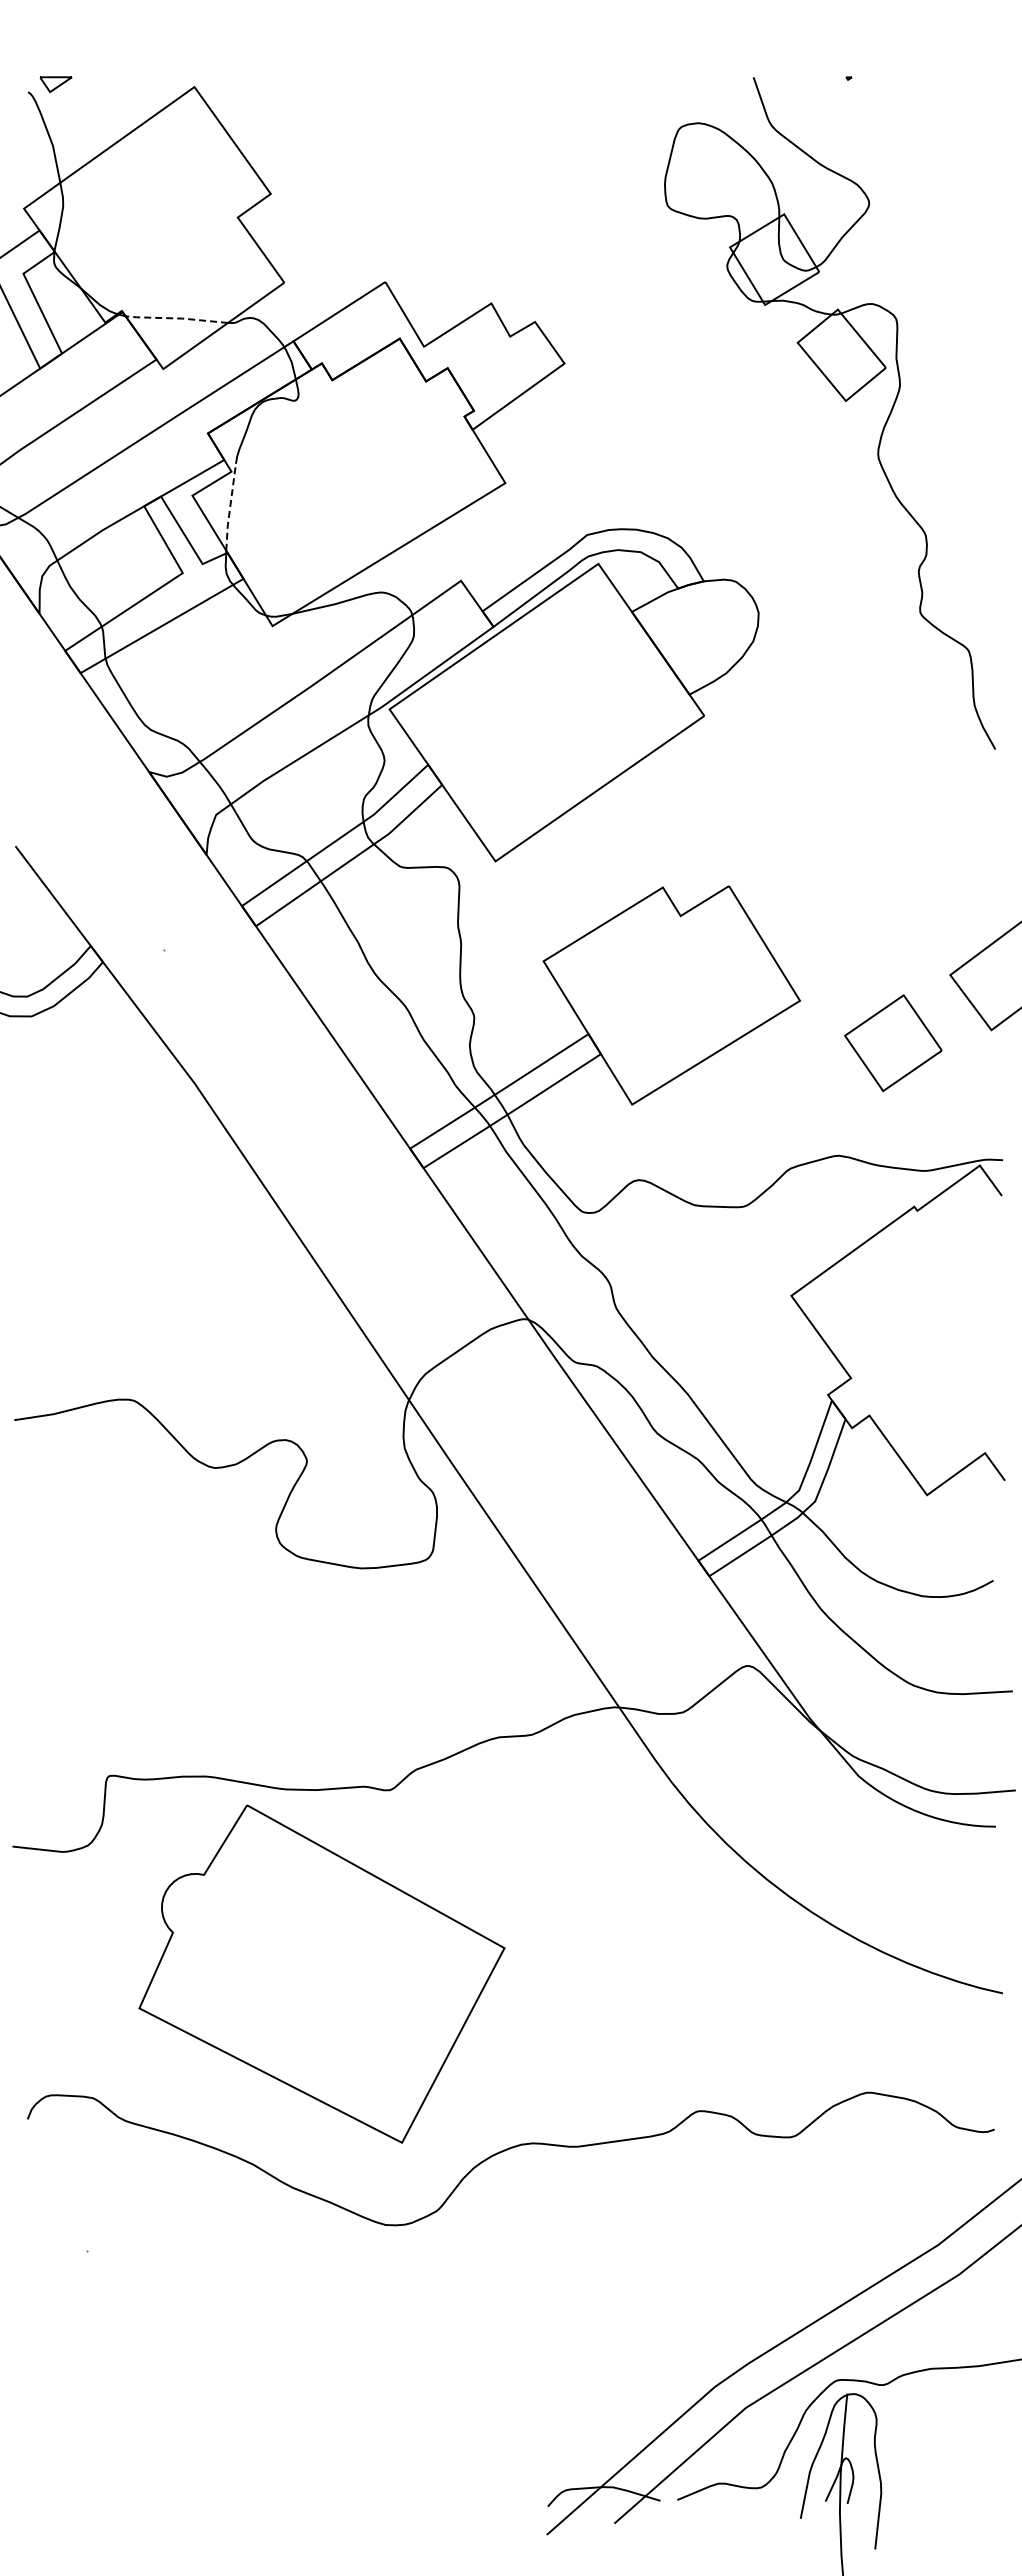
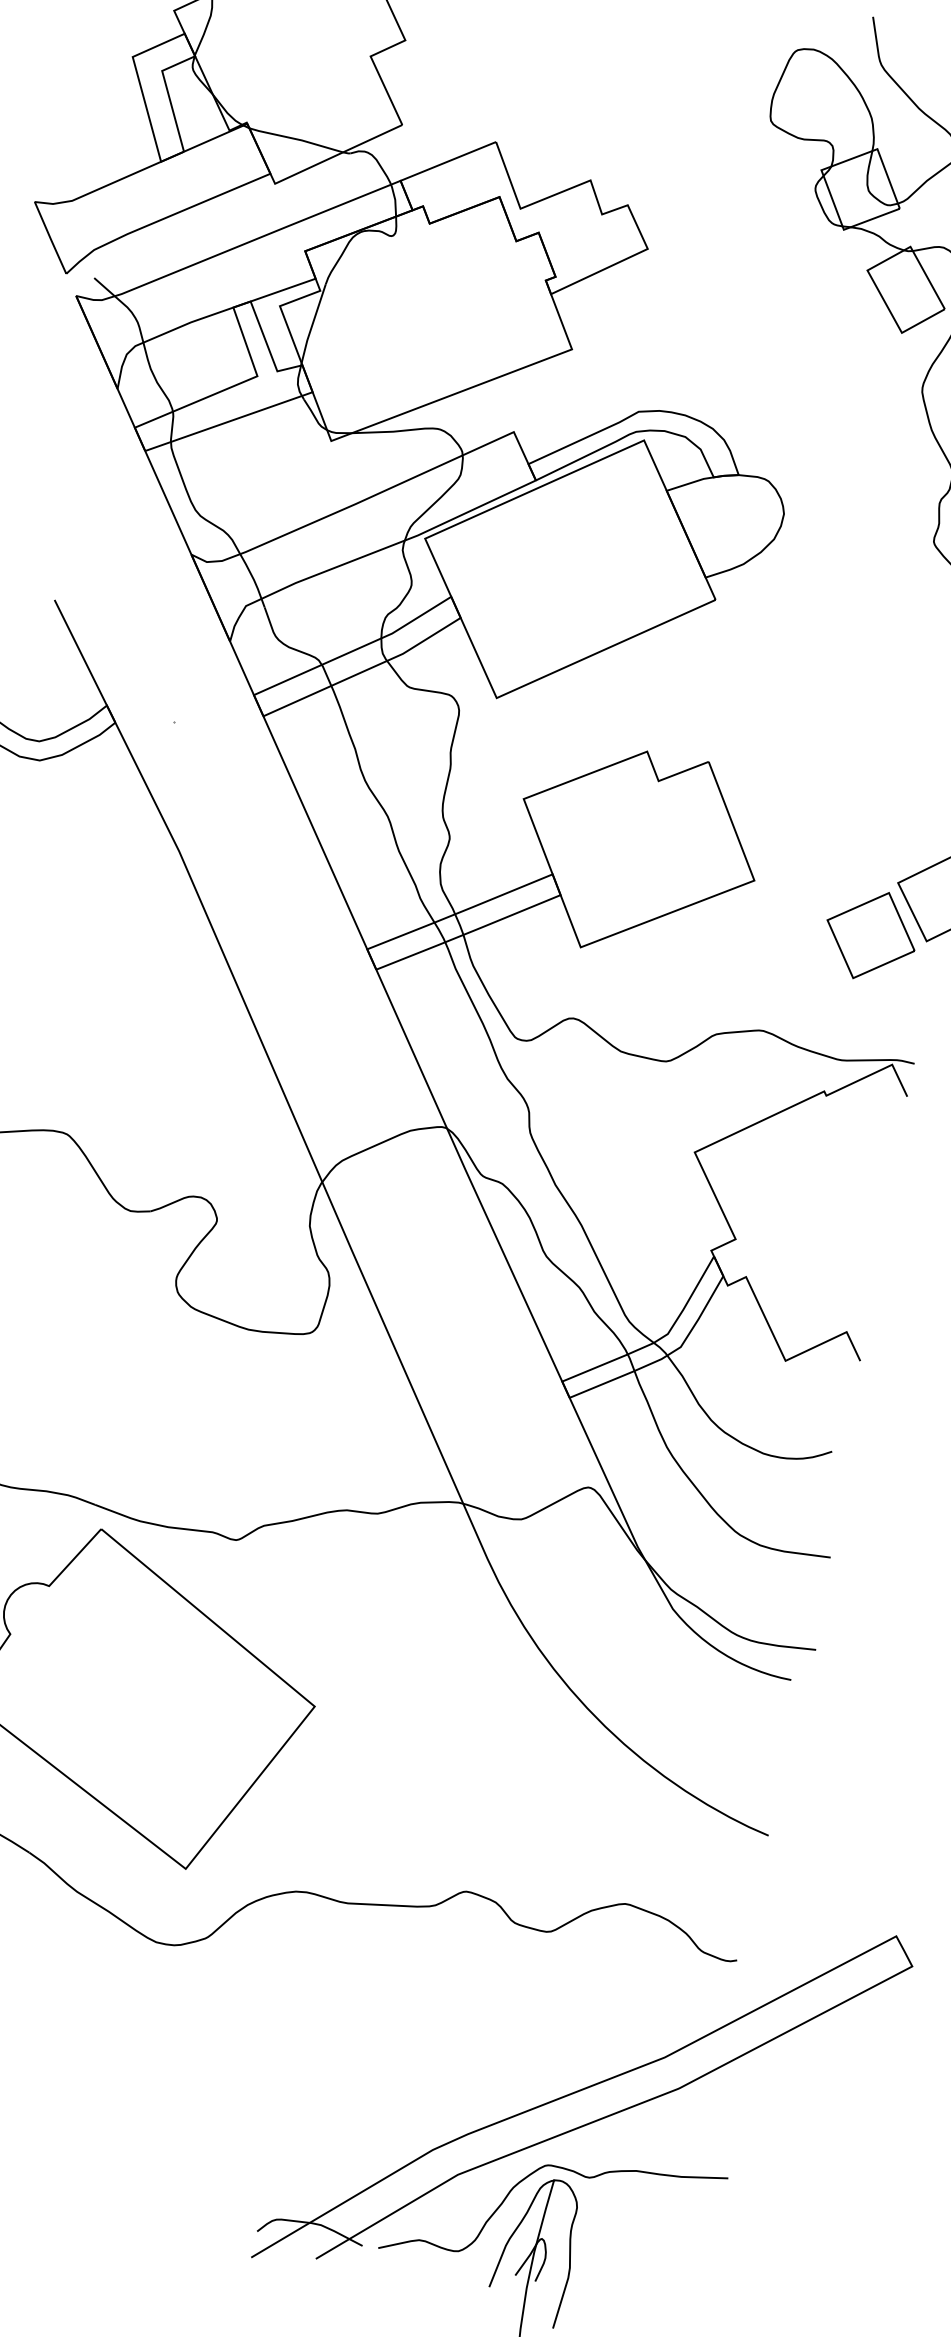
line: (176, 318) -> (296, 139), dashed -> solid
line: (230, 507) -> (313, 323), dashed -> solid
part: (893, 1043) -> (871, 935), moved

